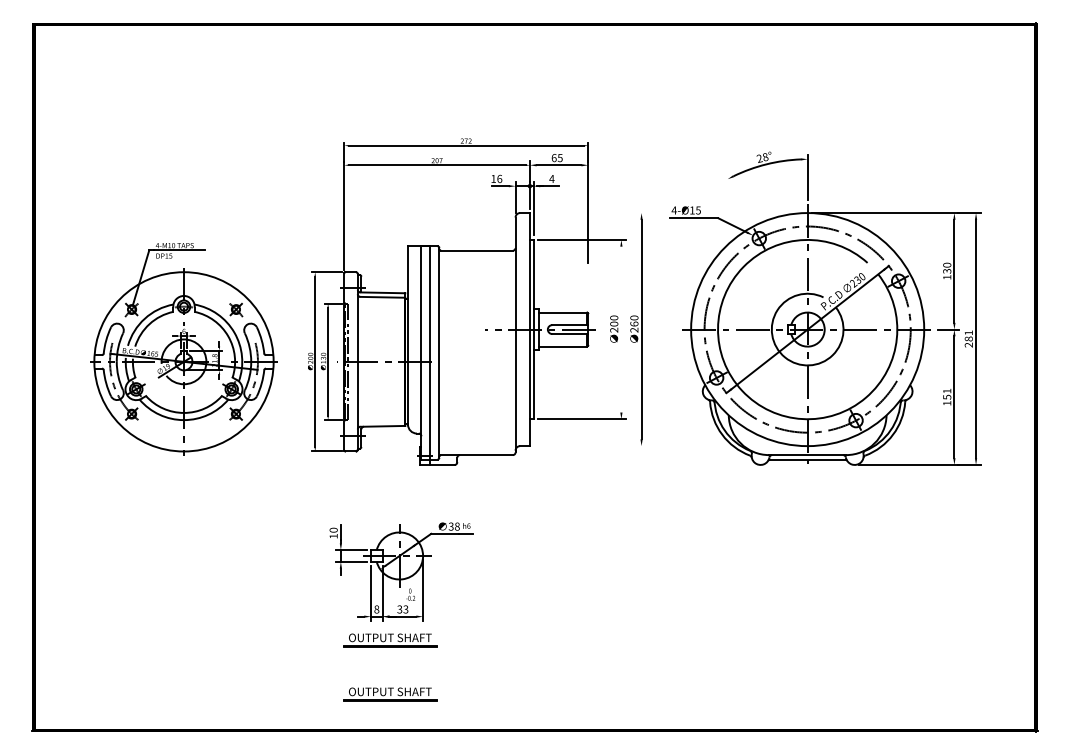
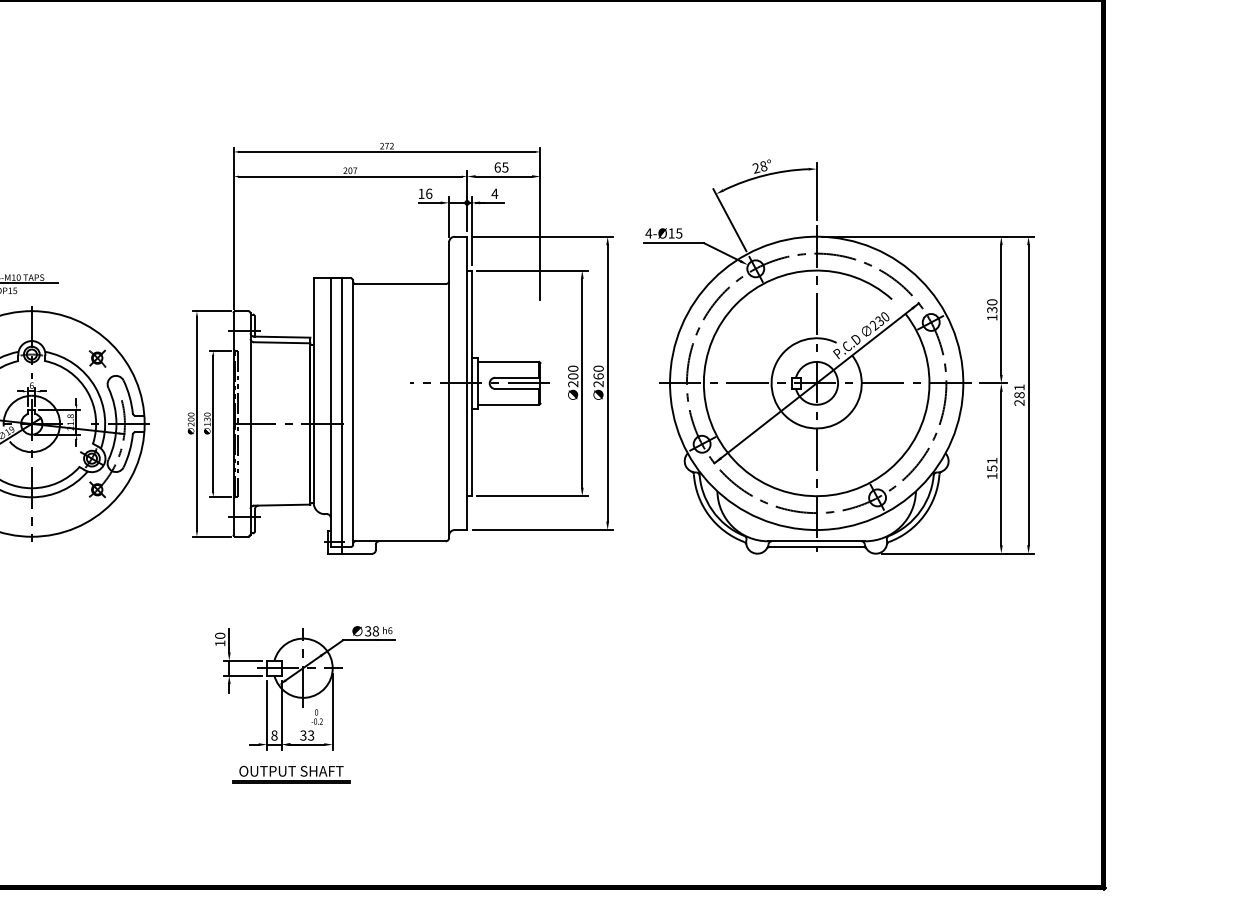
line: (738, 199) -> (729, 219), added
line: (590, 213) -> (543, 237), added
line: (621, 329) -> (582, 383), added
line: (590, 446) -> (543, 530), added
part: (390, 694) -> (291, 842), removed

